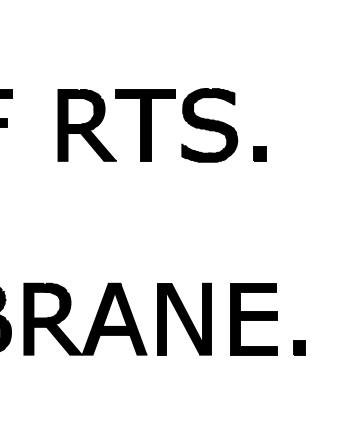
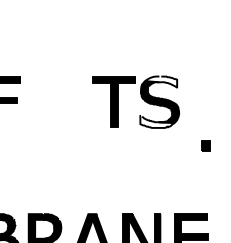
fill: (211, 96) -> (160, 81), removed
part: (86, 125) -> (72, 102), removed
fill: (206, 152) -> (157, 121), removed
part: (259, 153) -> (205, 145), moved

